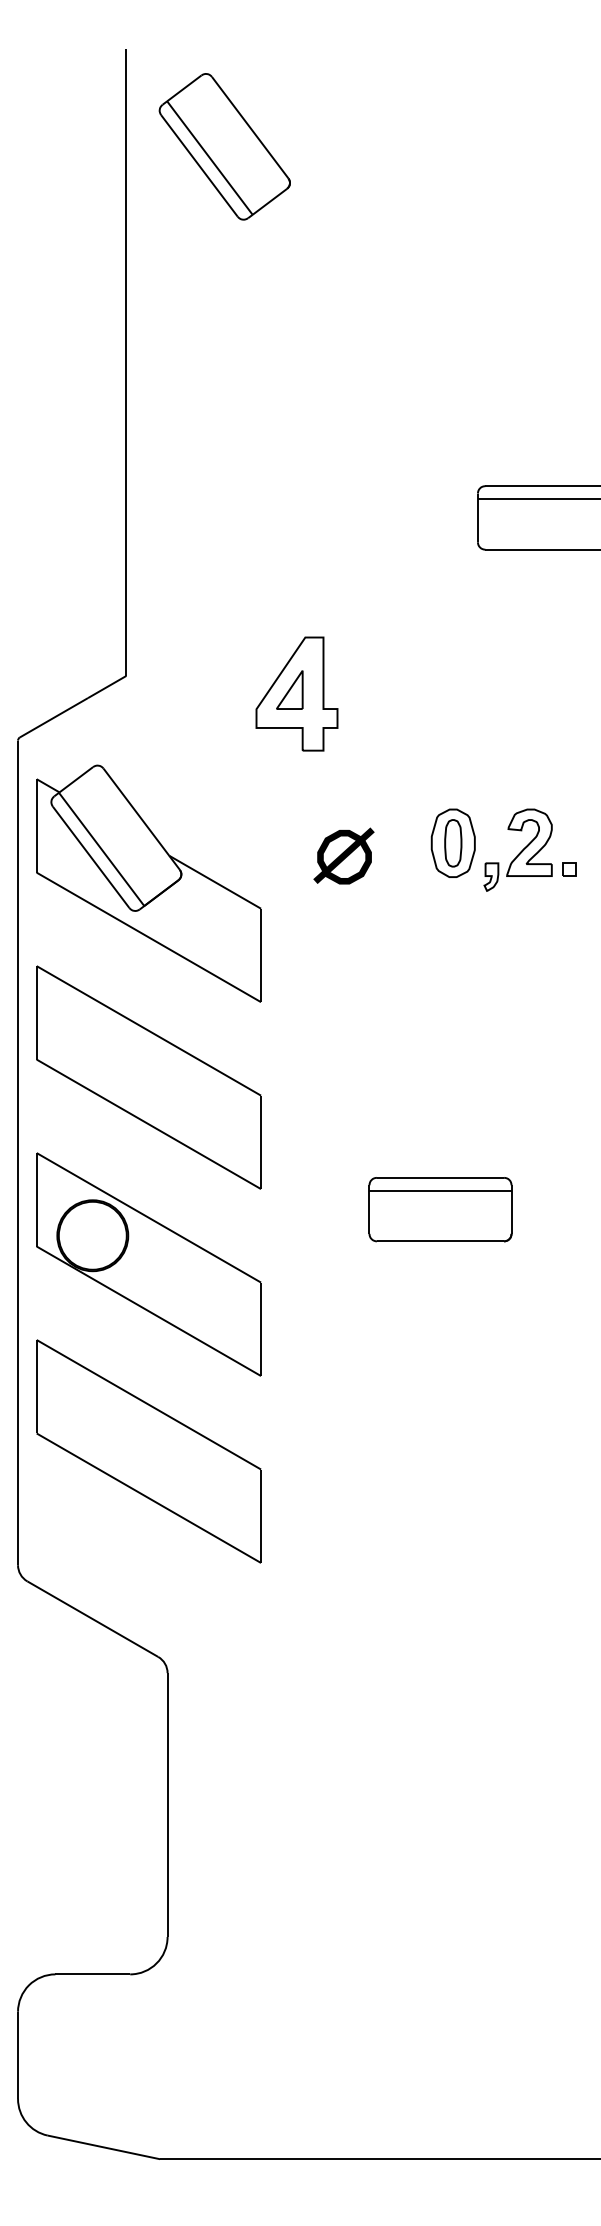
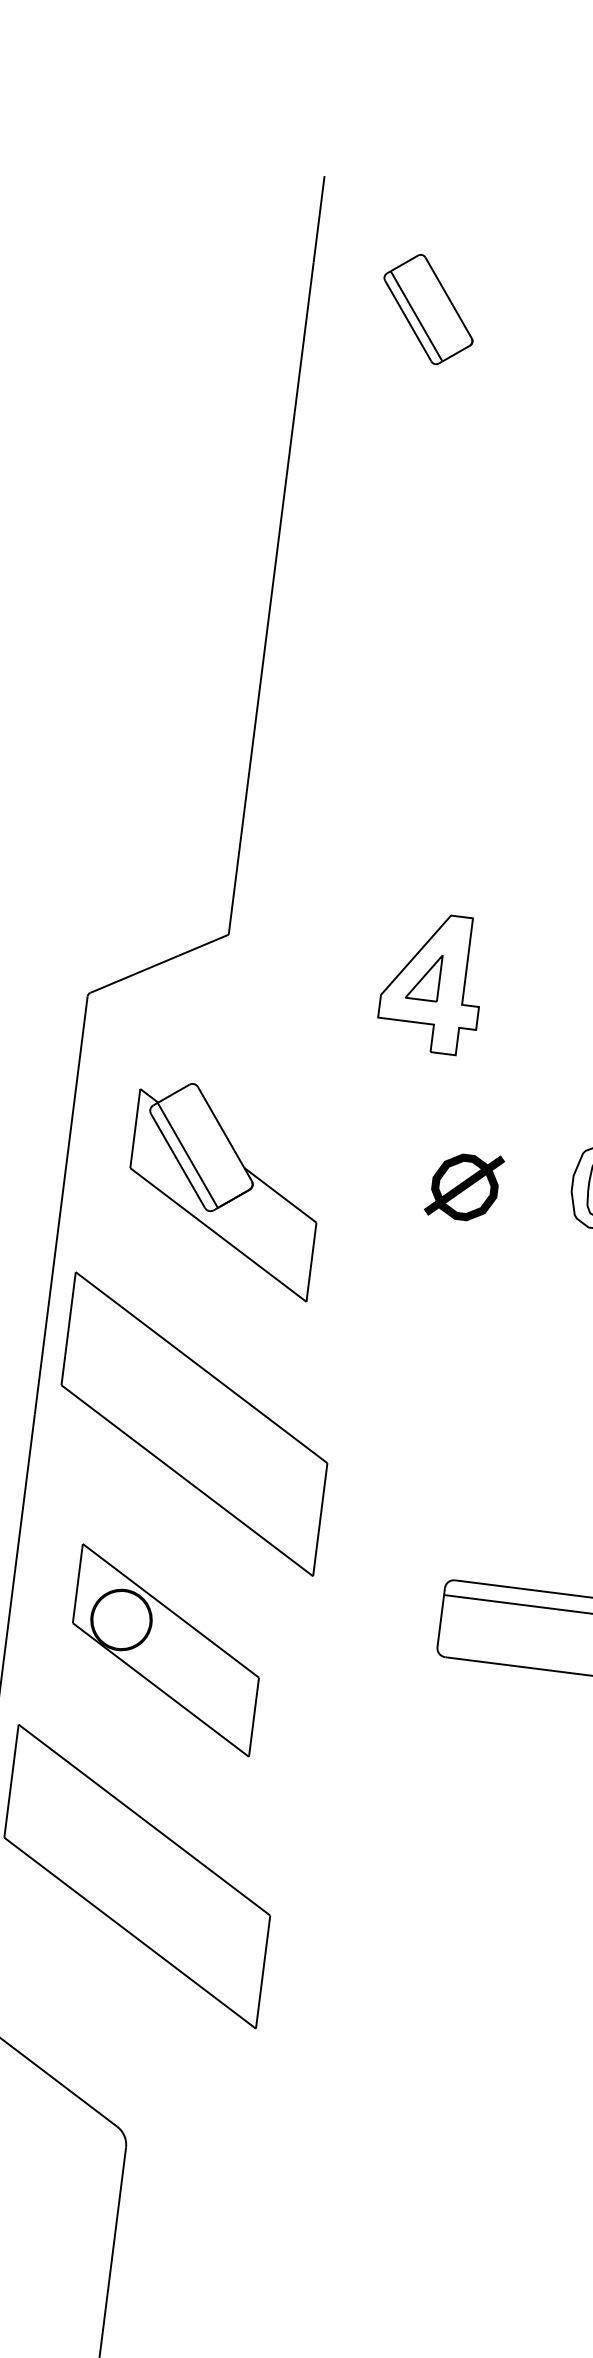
part: (224, 146) -> (428, 309), size x0.6
part: (148, 883) -> (223, 1189), size x0.7
part: (148, 1264) -> (165, 1650), size x0.7

